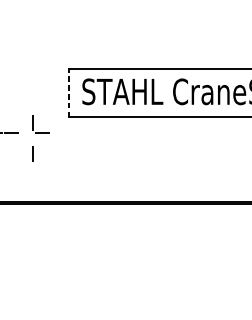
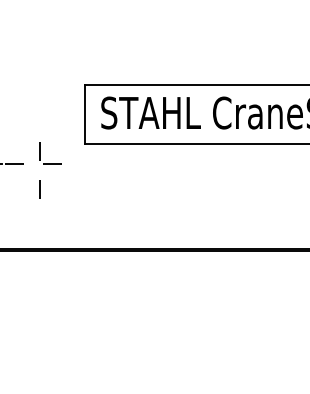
line: (68, 93) -> (84, 114), dashed -> solid

